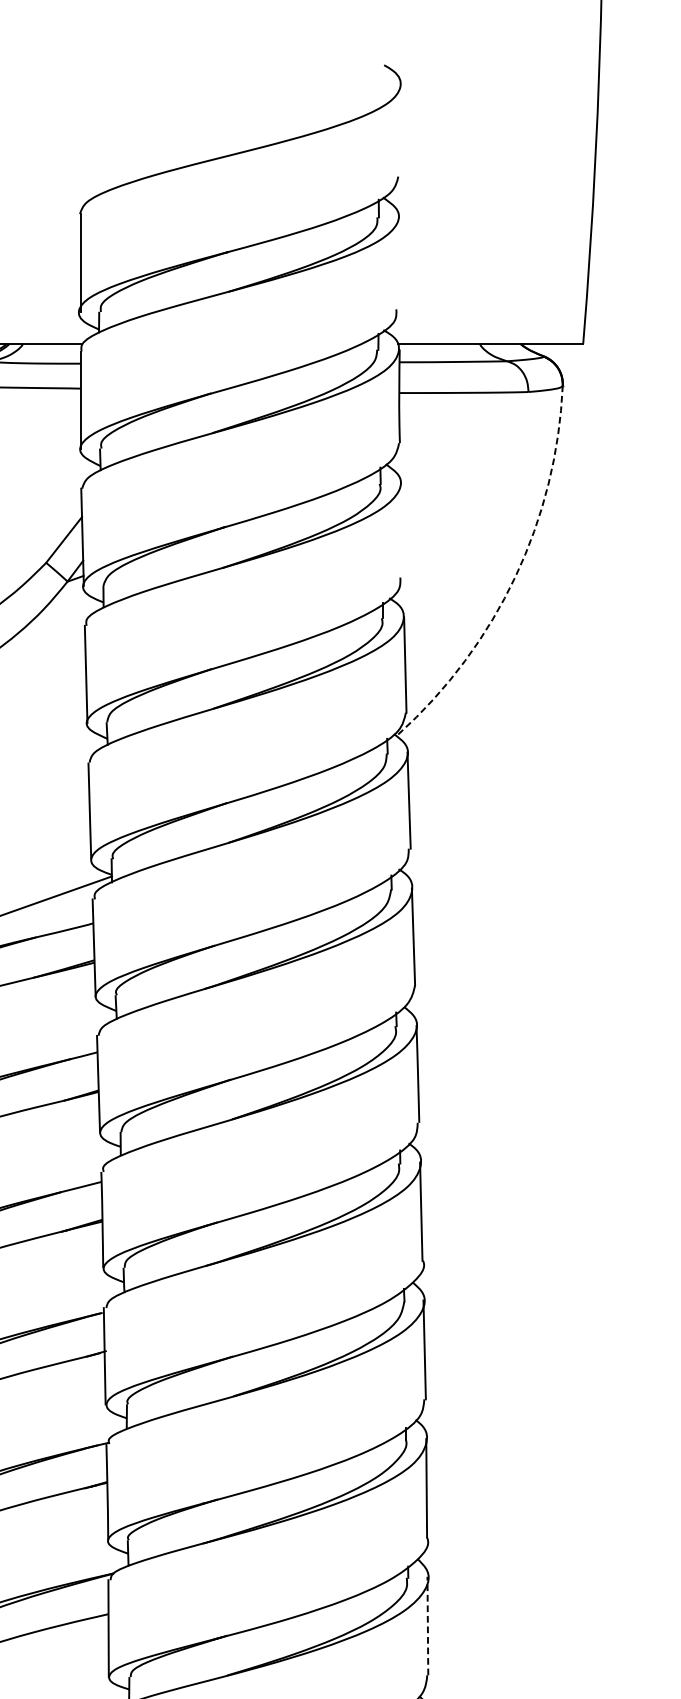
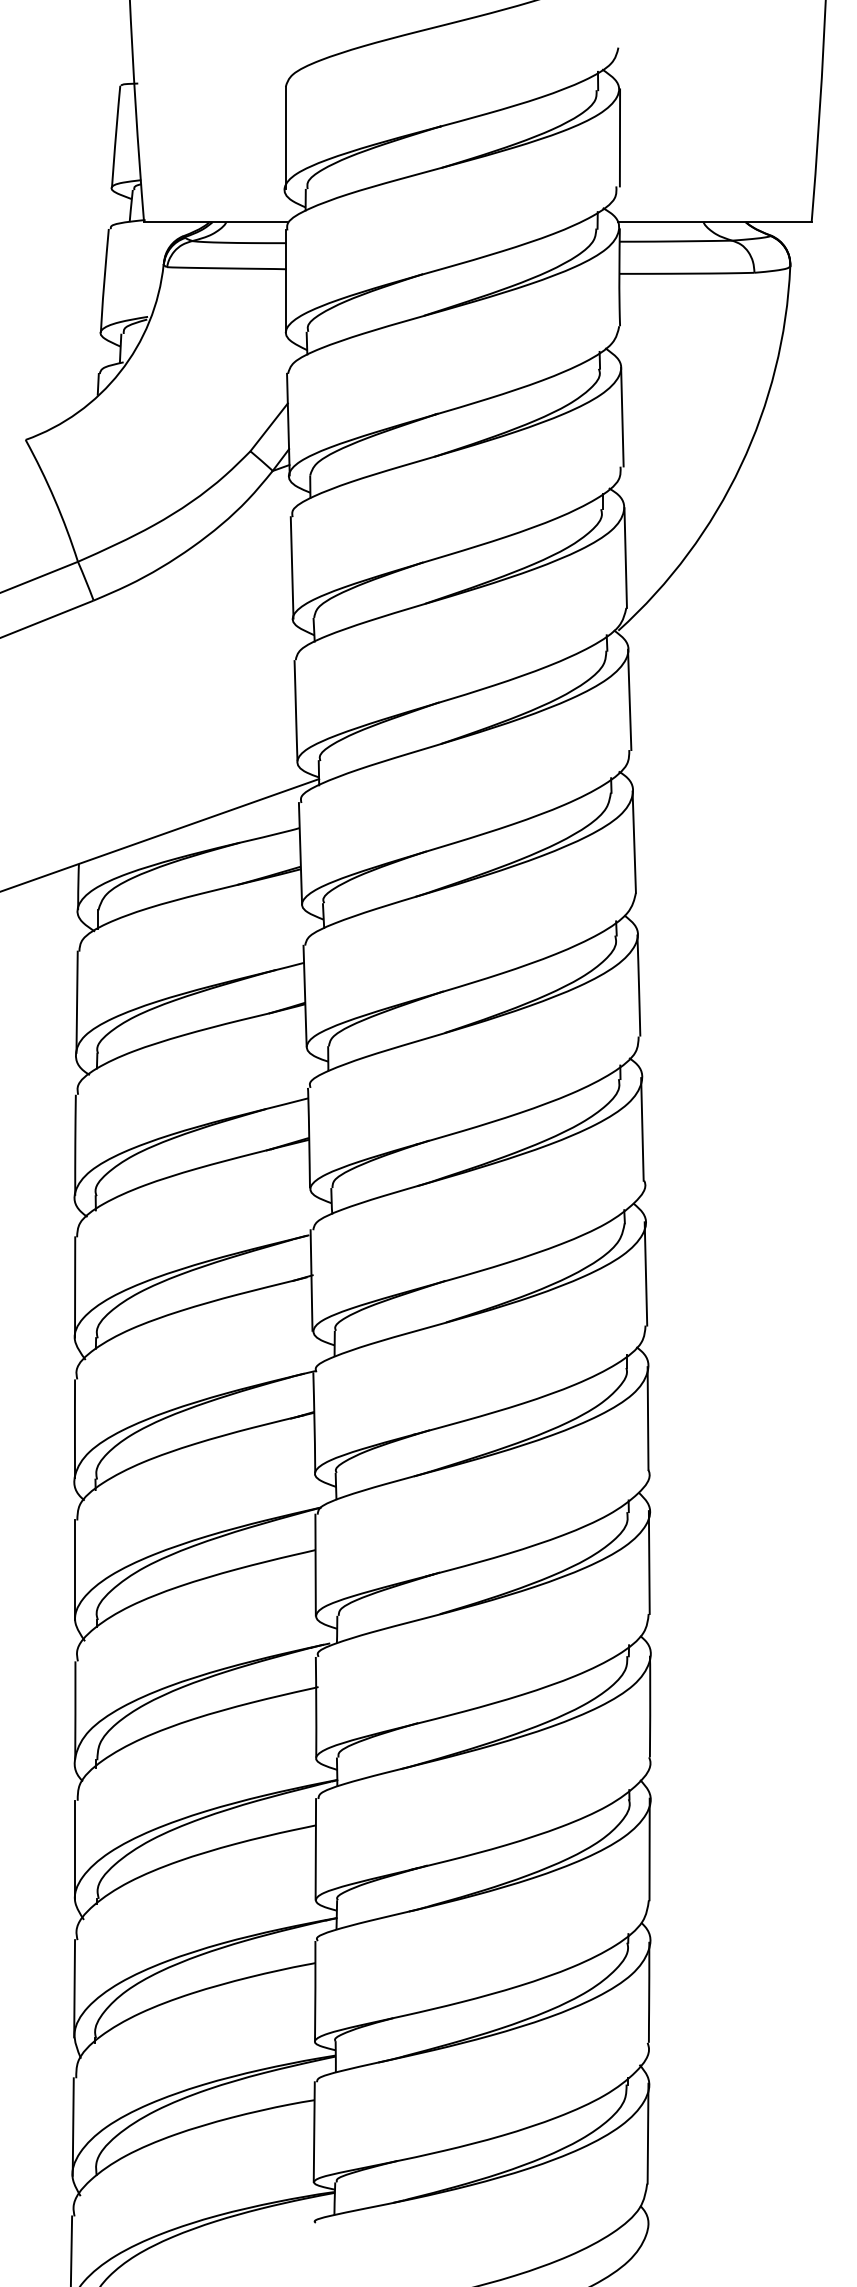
line: (399, 262) -> (619, 137), added
line: (402, 529) -> (622, 416), added
arc: (515, 576) -> (740, 465), dashed -> solid
line: (428, 1626) -> (649, 1562), dashed -> solid

